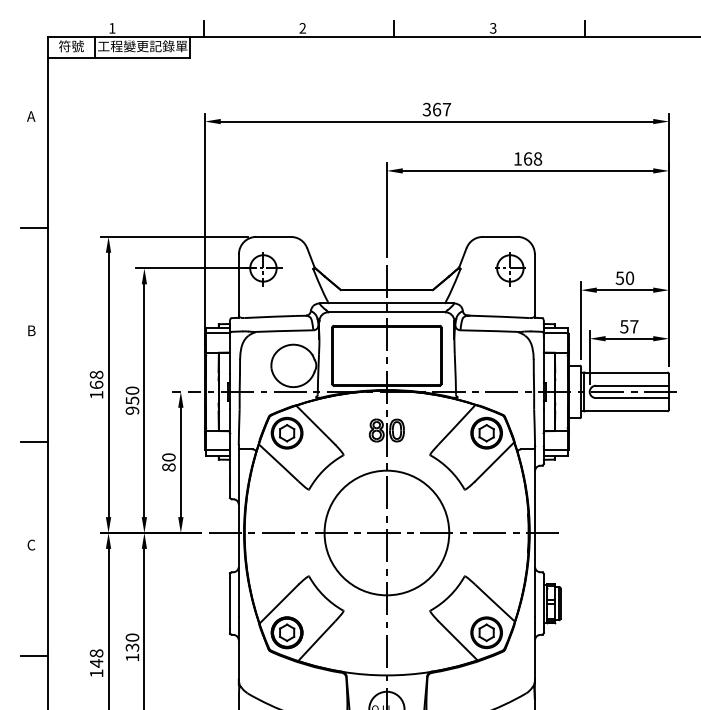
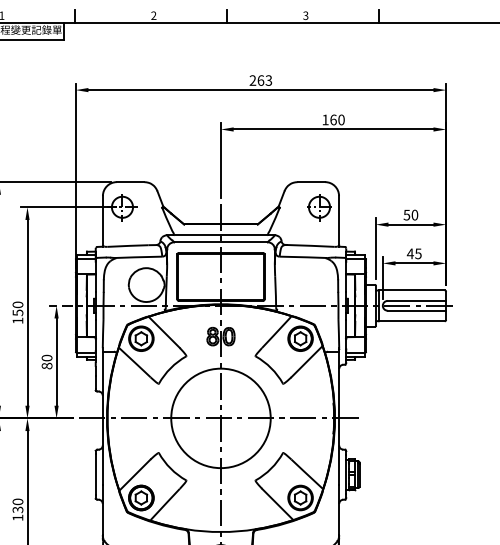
text: (436, 109) -> (260, 80), 367 -> 263
text: (537, 159) -> (341, 120), 168 -> 160
text: (628, 326) -> (413, 253), 57 -> 45
text: (132, 410) -> (18, 320), 950 -> 150

